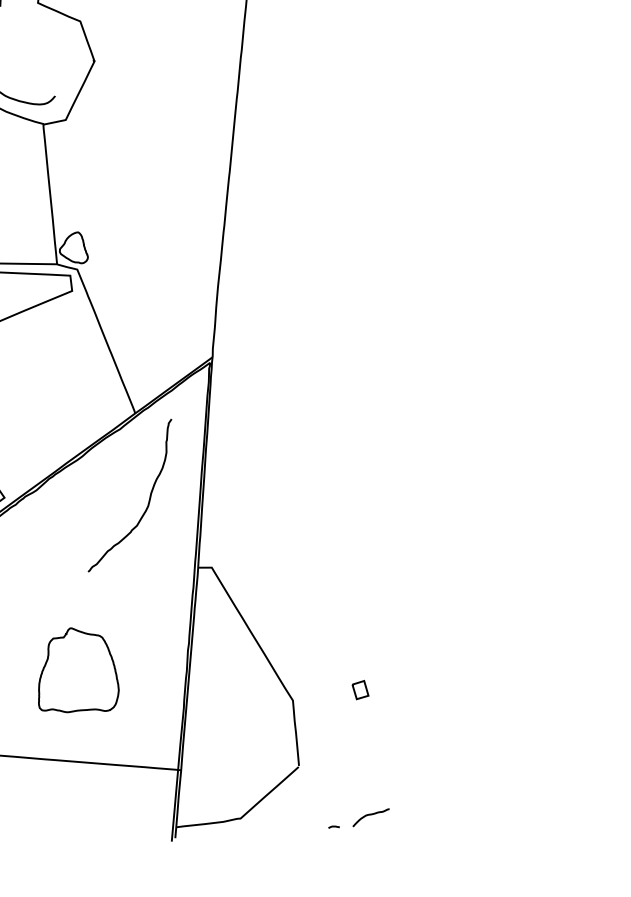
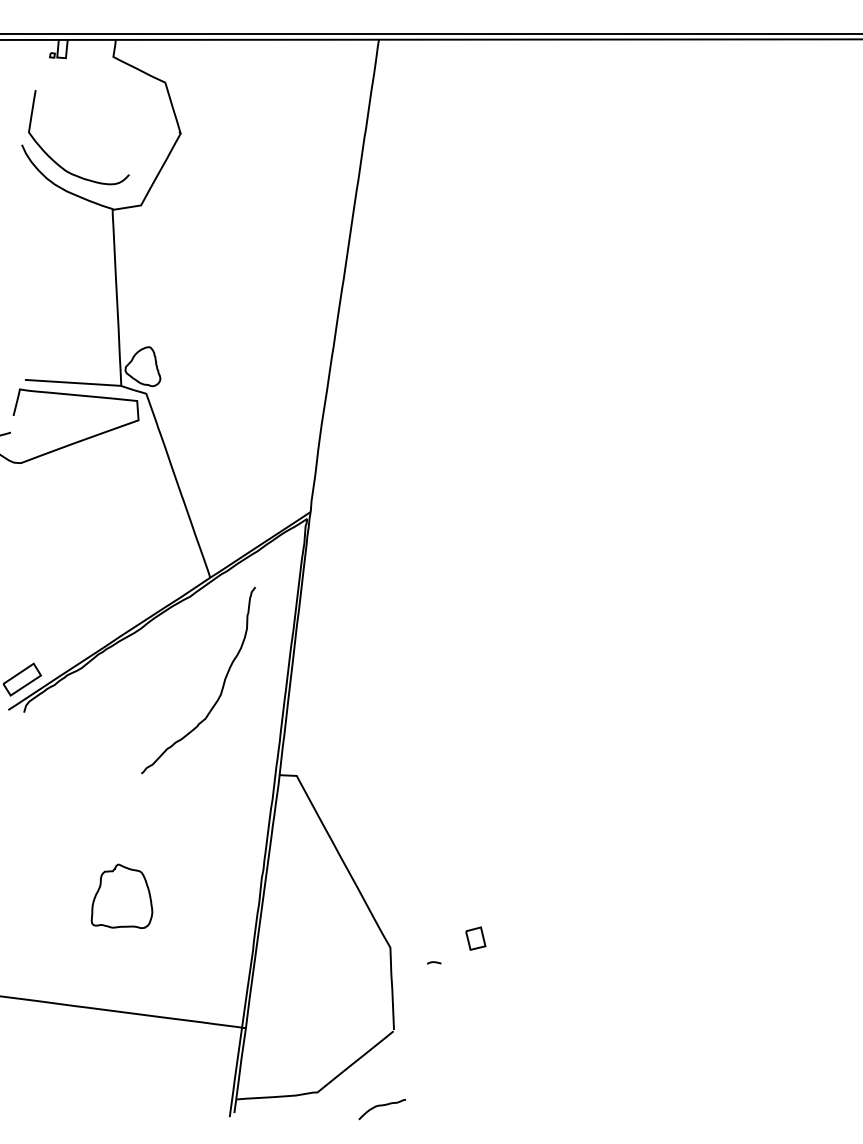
part: (77, 670) -> (121, 896), size x0.6
curve: (370, 815) -> (381, 1106), moved
curve: (334, 826) -> (434, 962), moved

